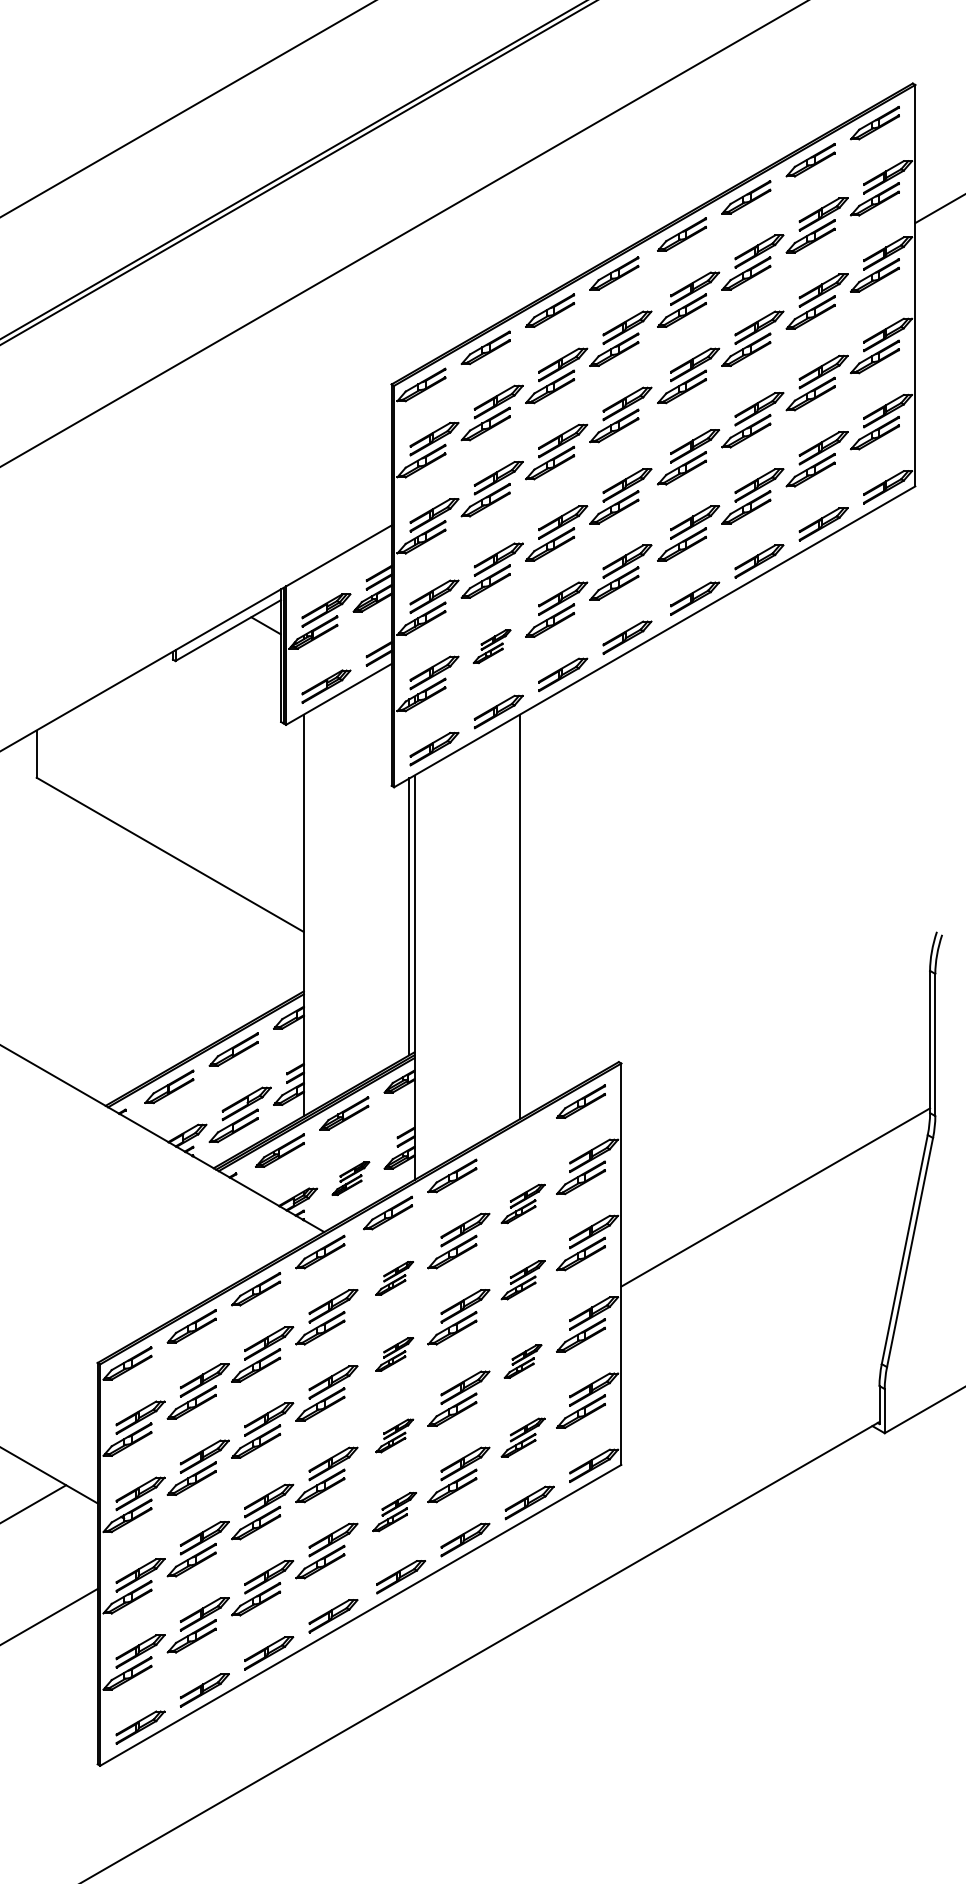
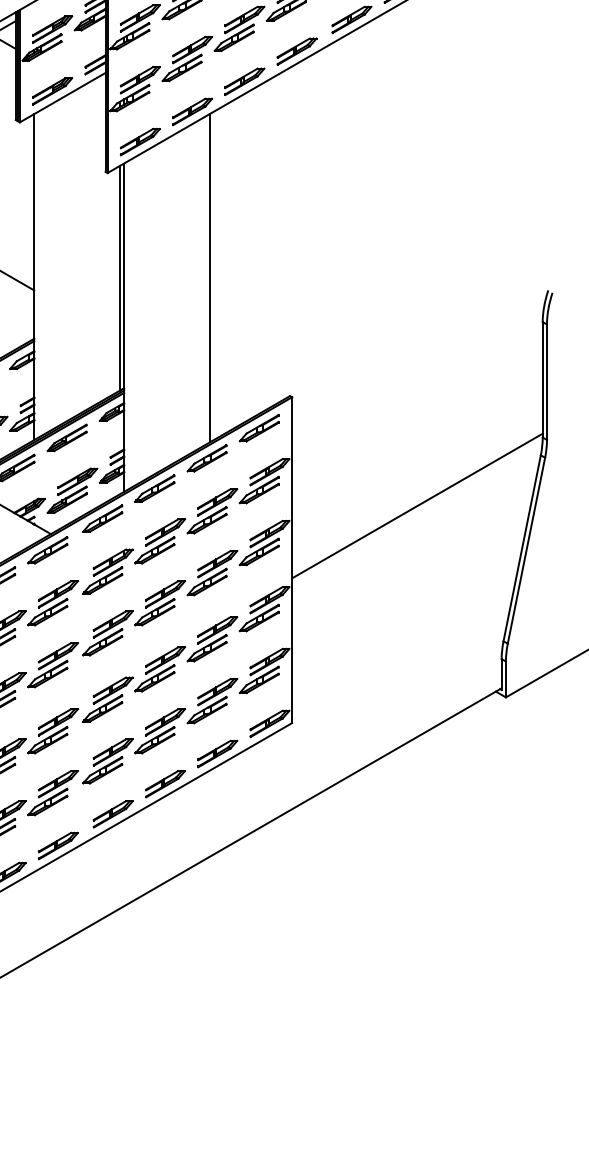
part: (491, 646) -> (186, 58), size x1.67
part: (516, 1138) -> (206, 458), added
part: (350, 1178) -> (72, 490), size x1.67
part: (522, 1203) -> (211, 510), size x1.43
part: (394, 1278) -> (107, 571), size x1.67
part: (522, 1280) -> (211, 573), size x1.43
part: (394, 1354) -> (107, 633), size x1.67
part: (522, 1361) -> (211, 639), size x1.67
part: (394, 1435) -> (107, 699), size x1.67
part: (522, 1437) -> (211, 700), size x1.43
part: (394, 1511) -> (107, 760), size x1.43

